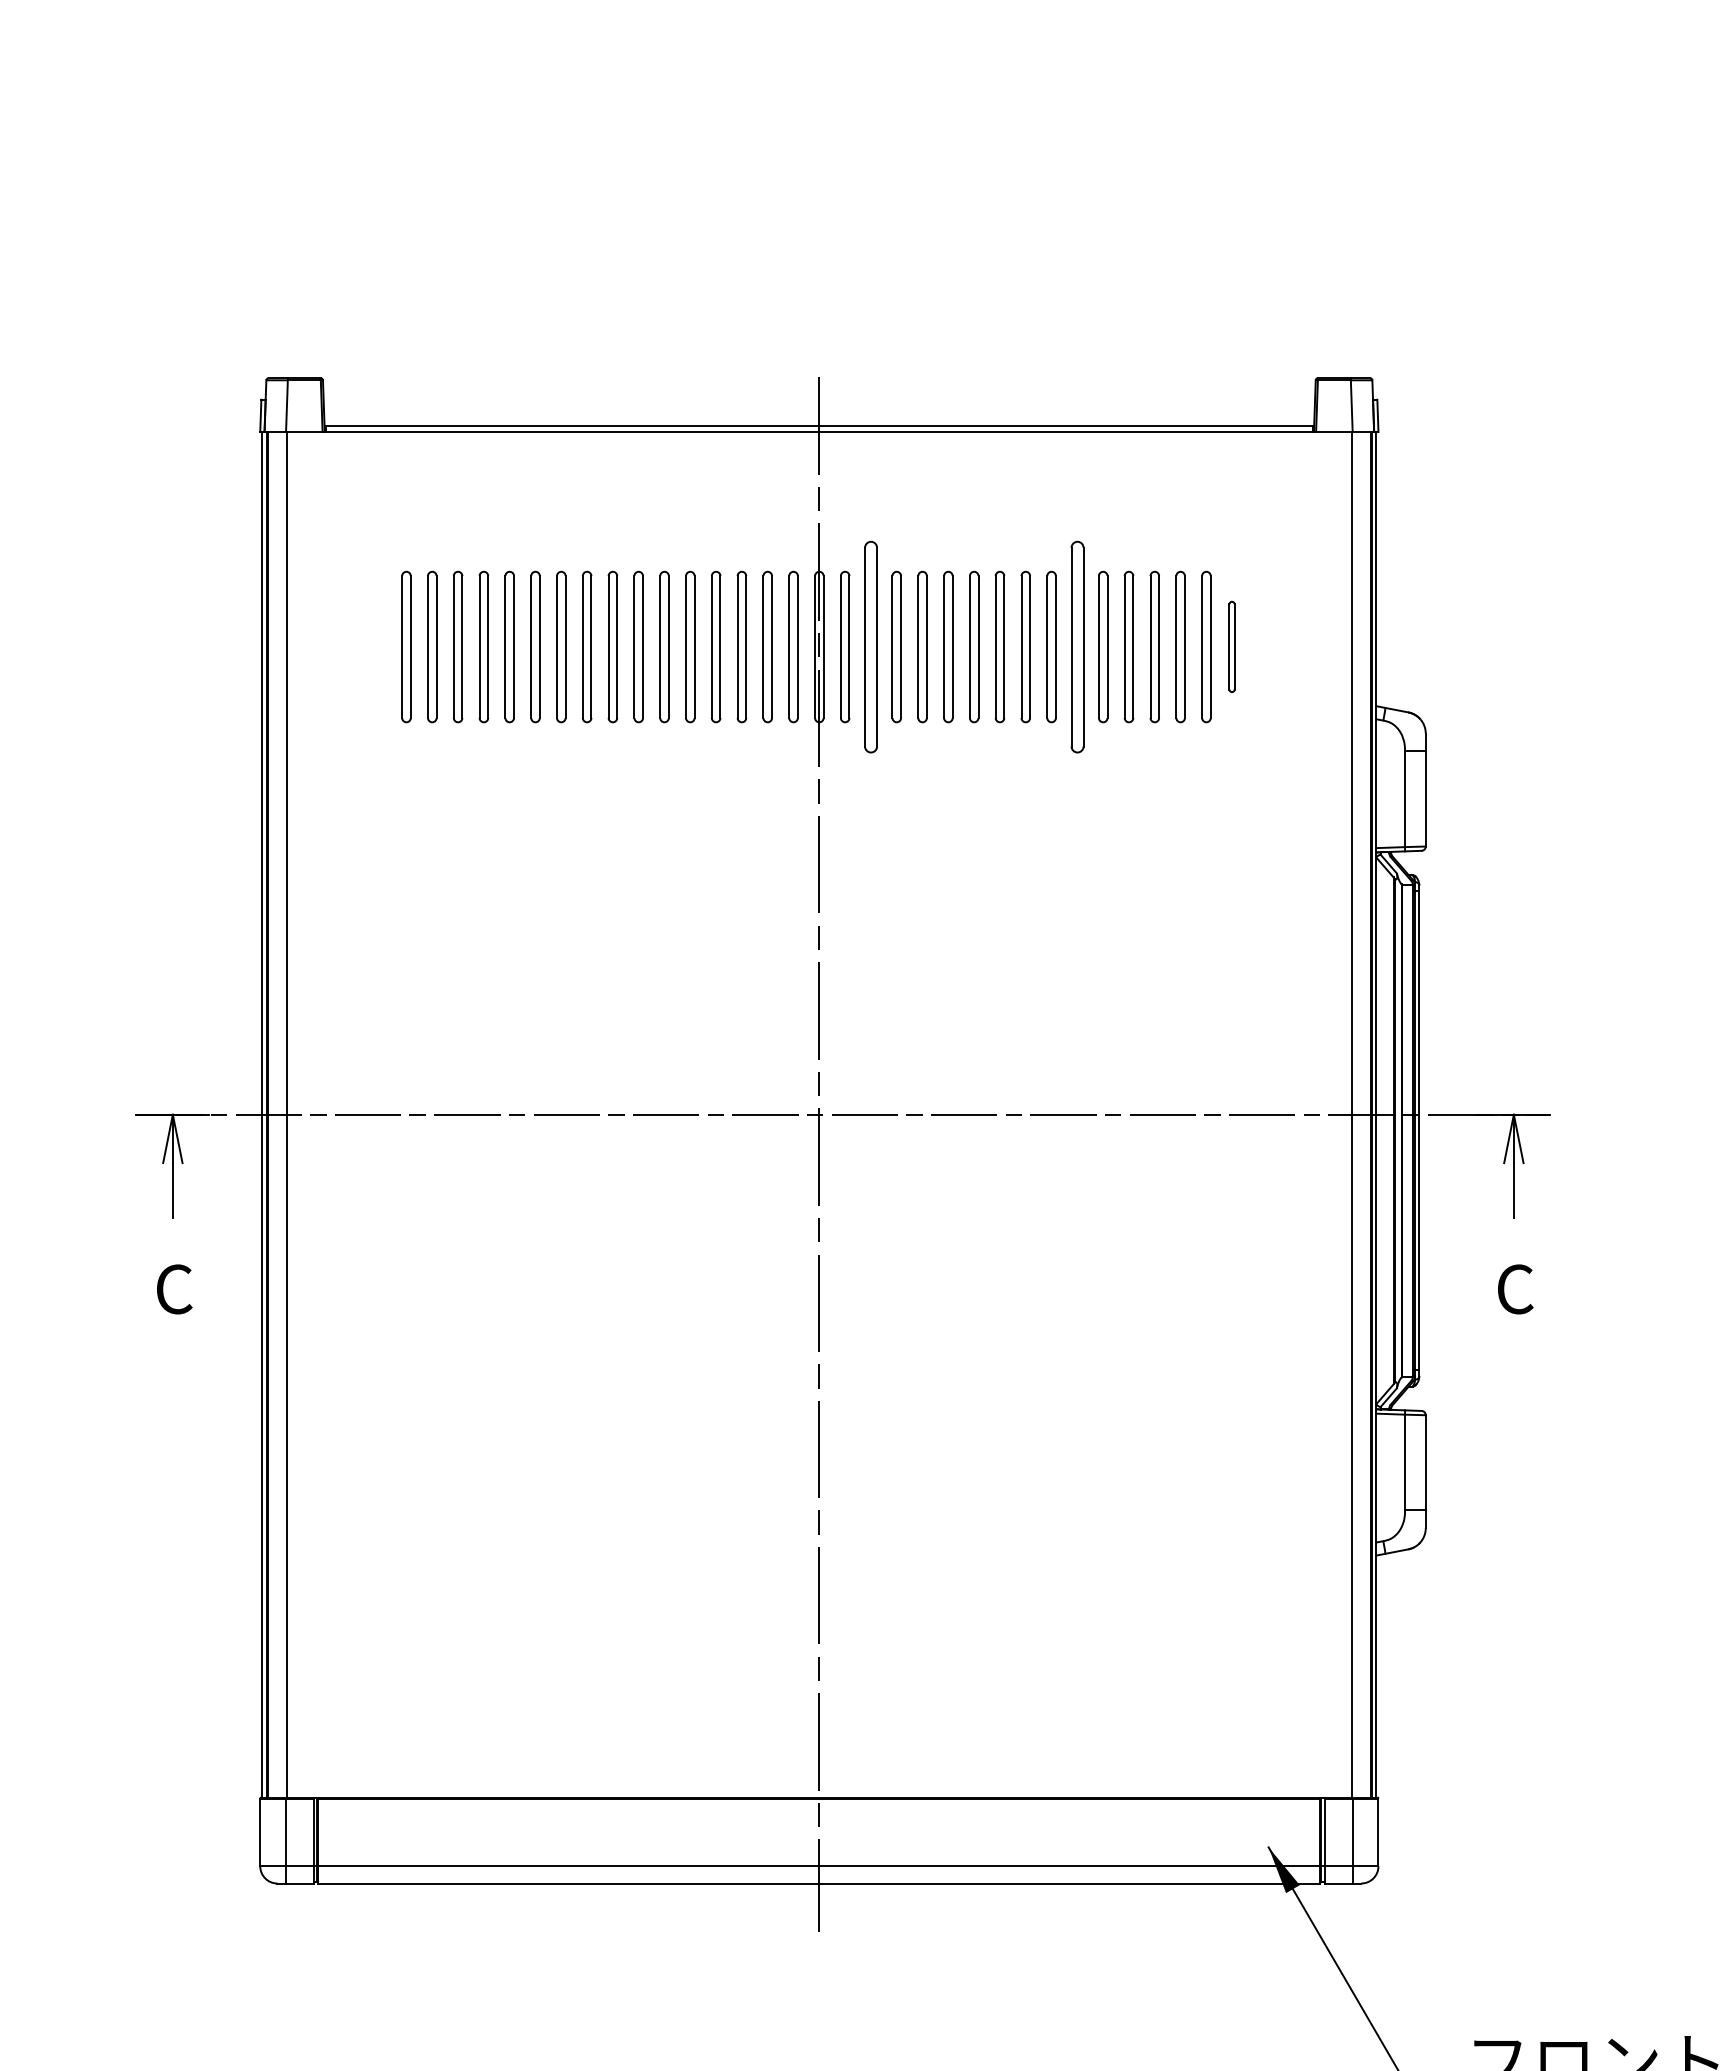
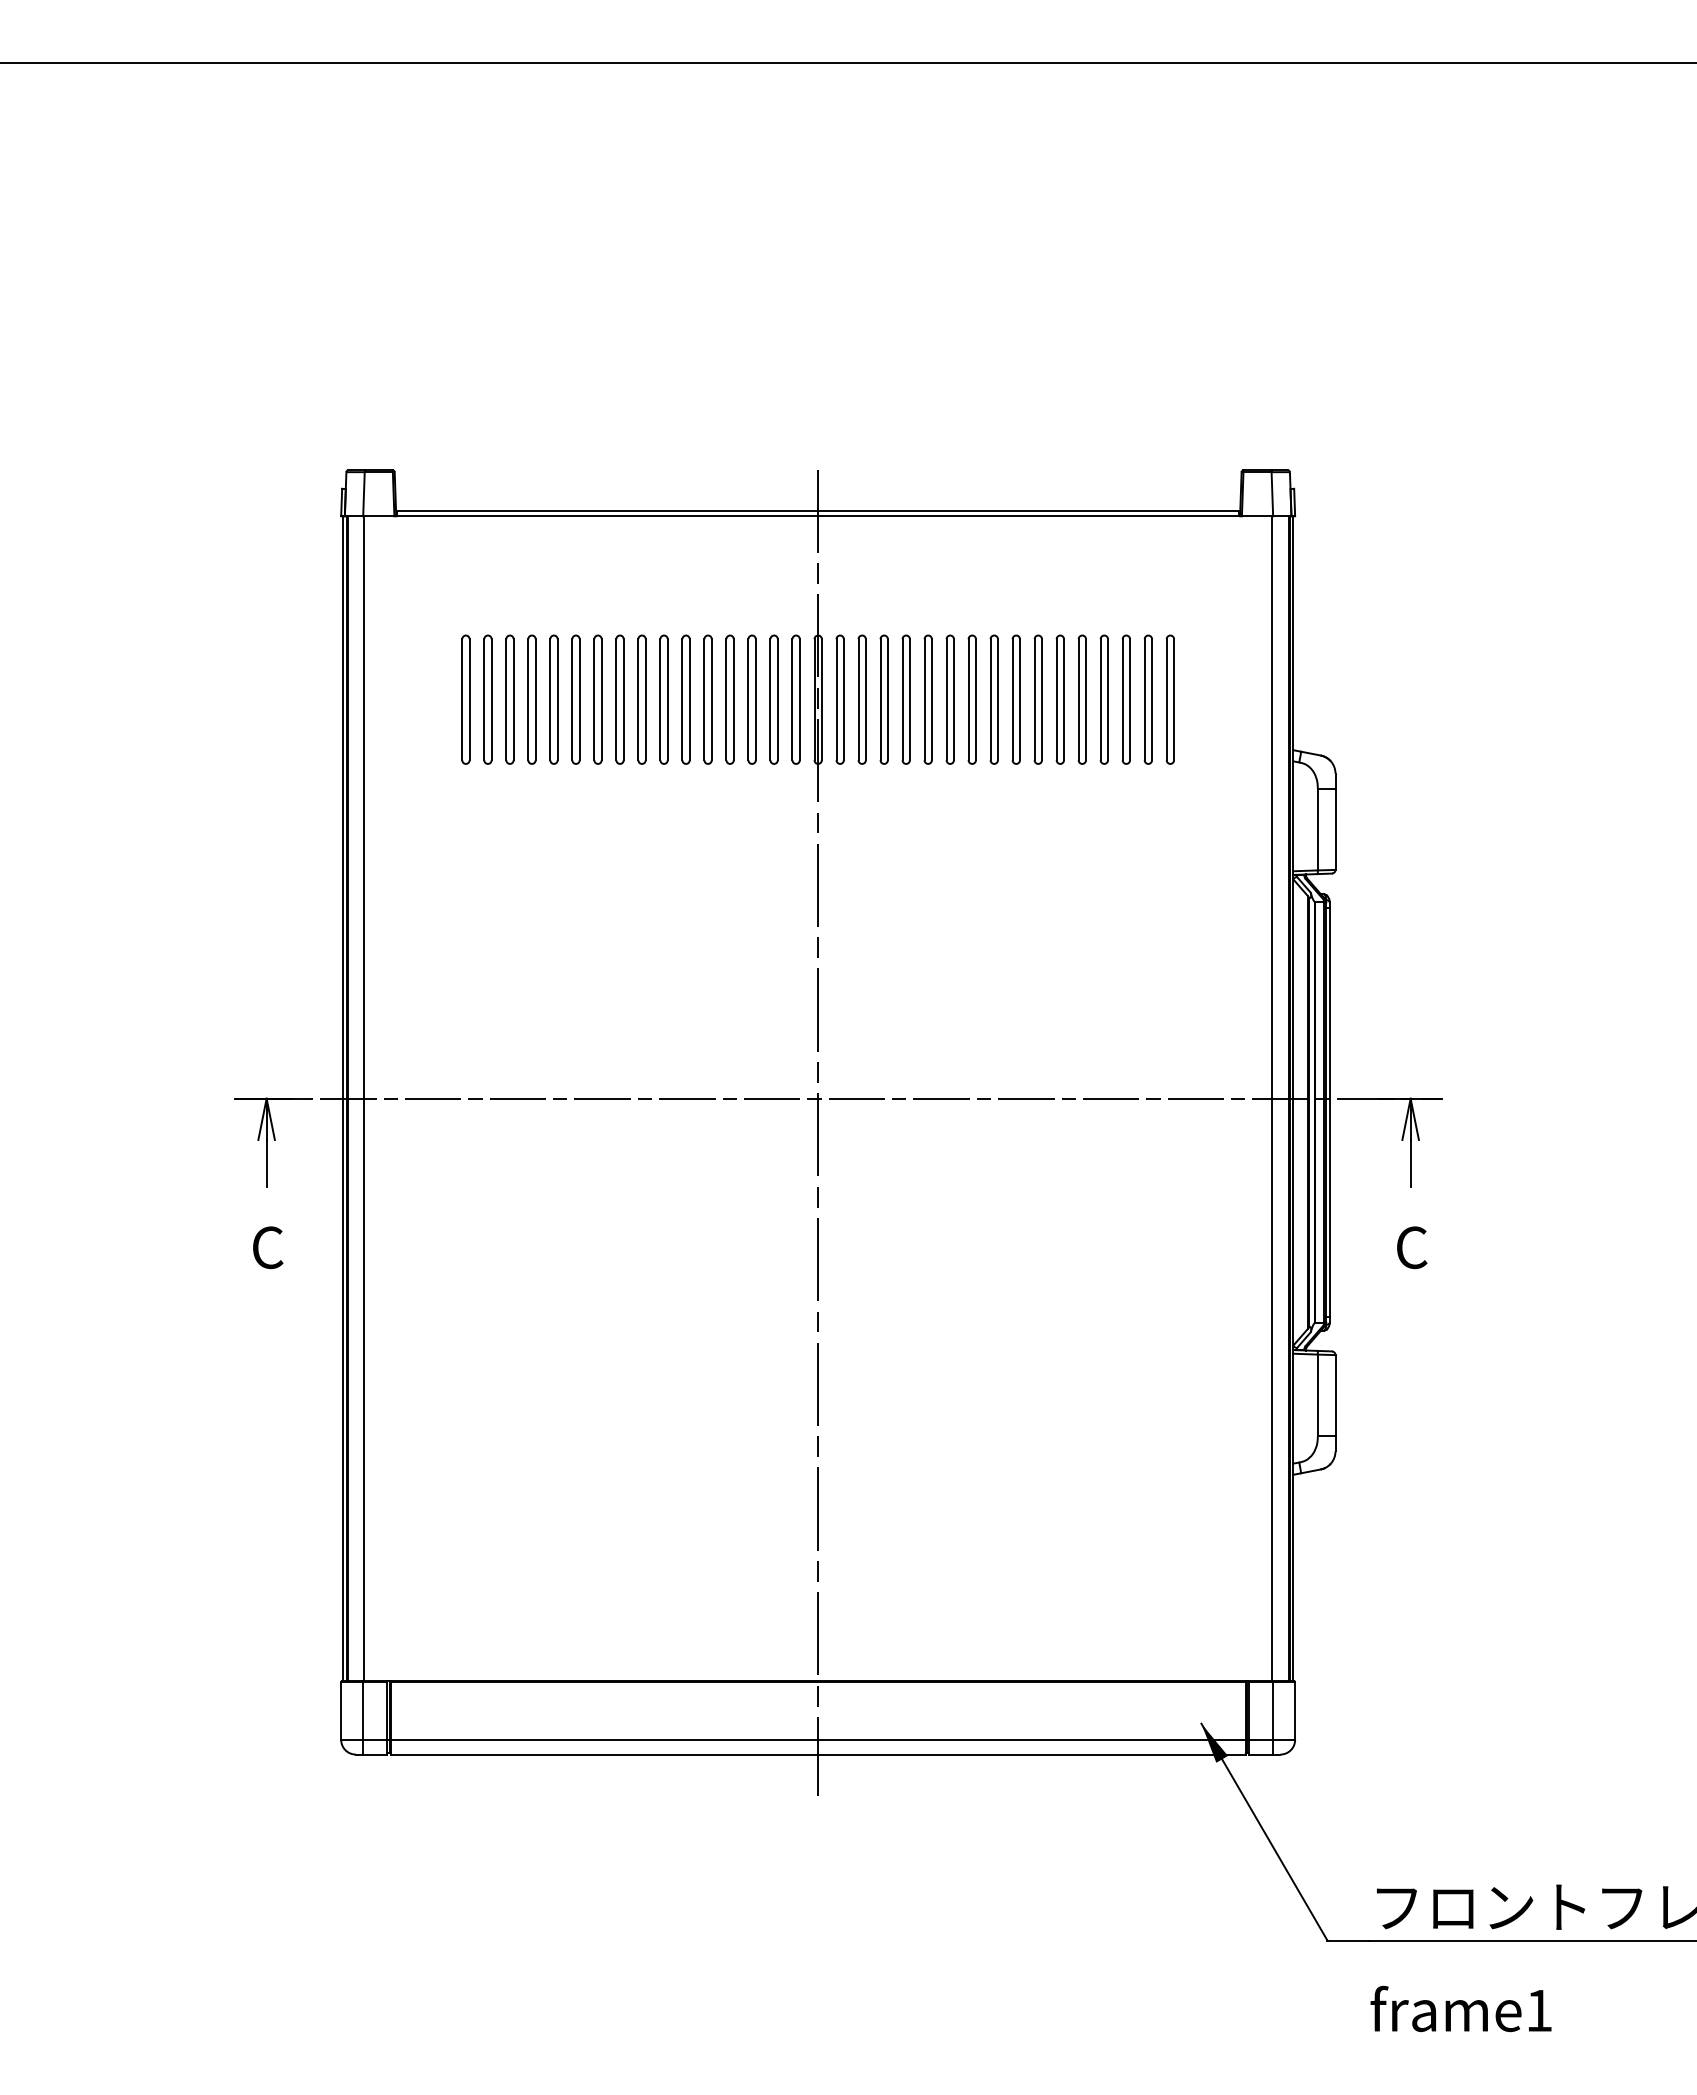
part: (870, 646) -> (861, 699), size x0.71
part: (1076, 646) -> (1037, 699), size x0.71
part: (1231, 646) -> (1169, 699), size x1.67

